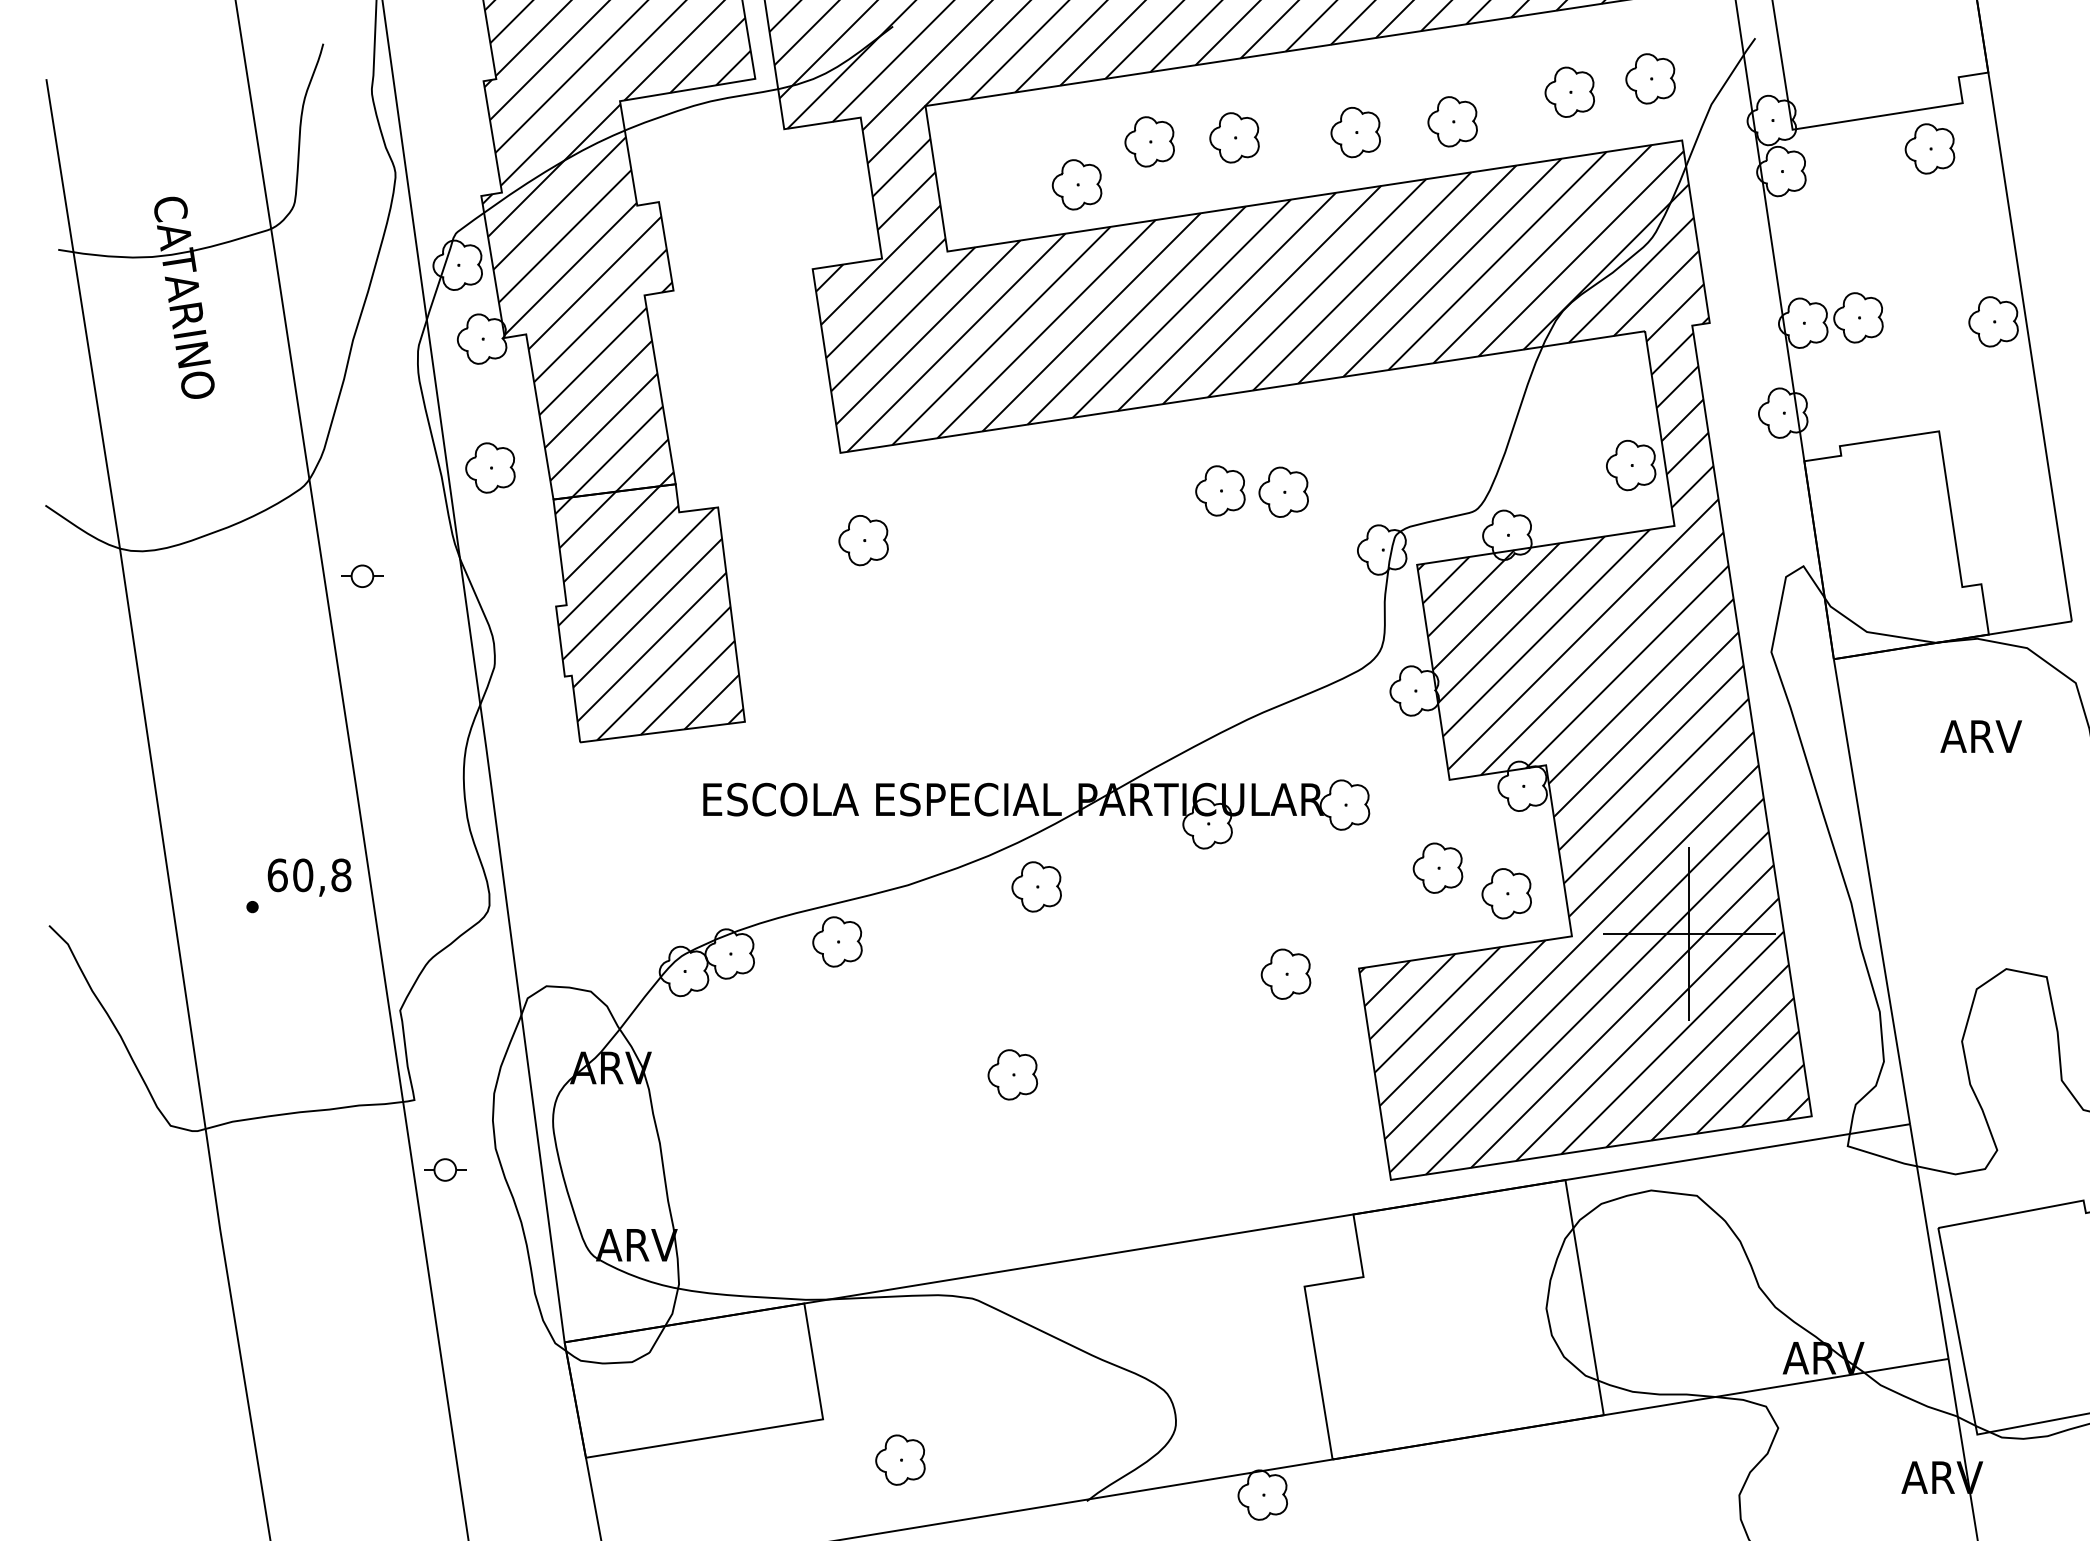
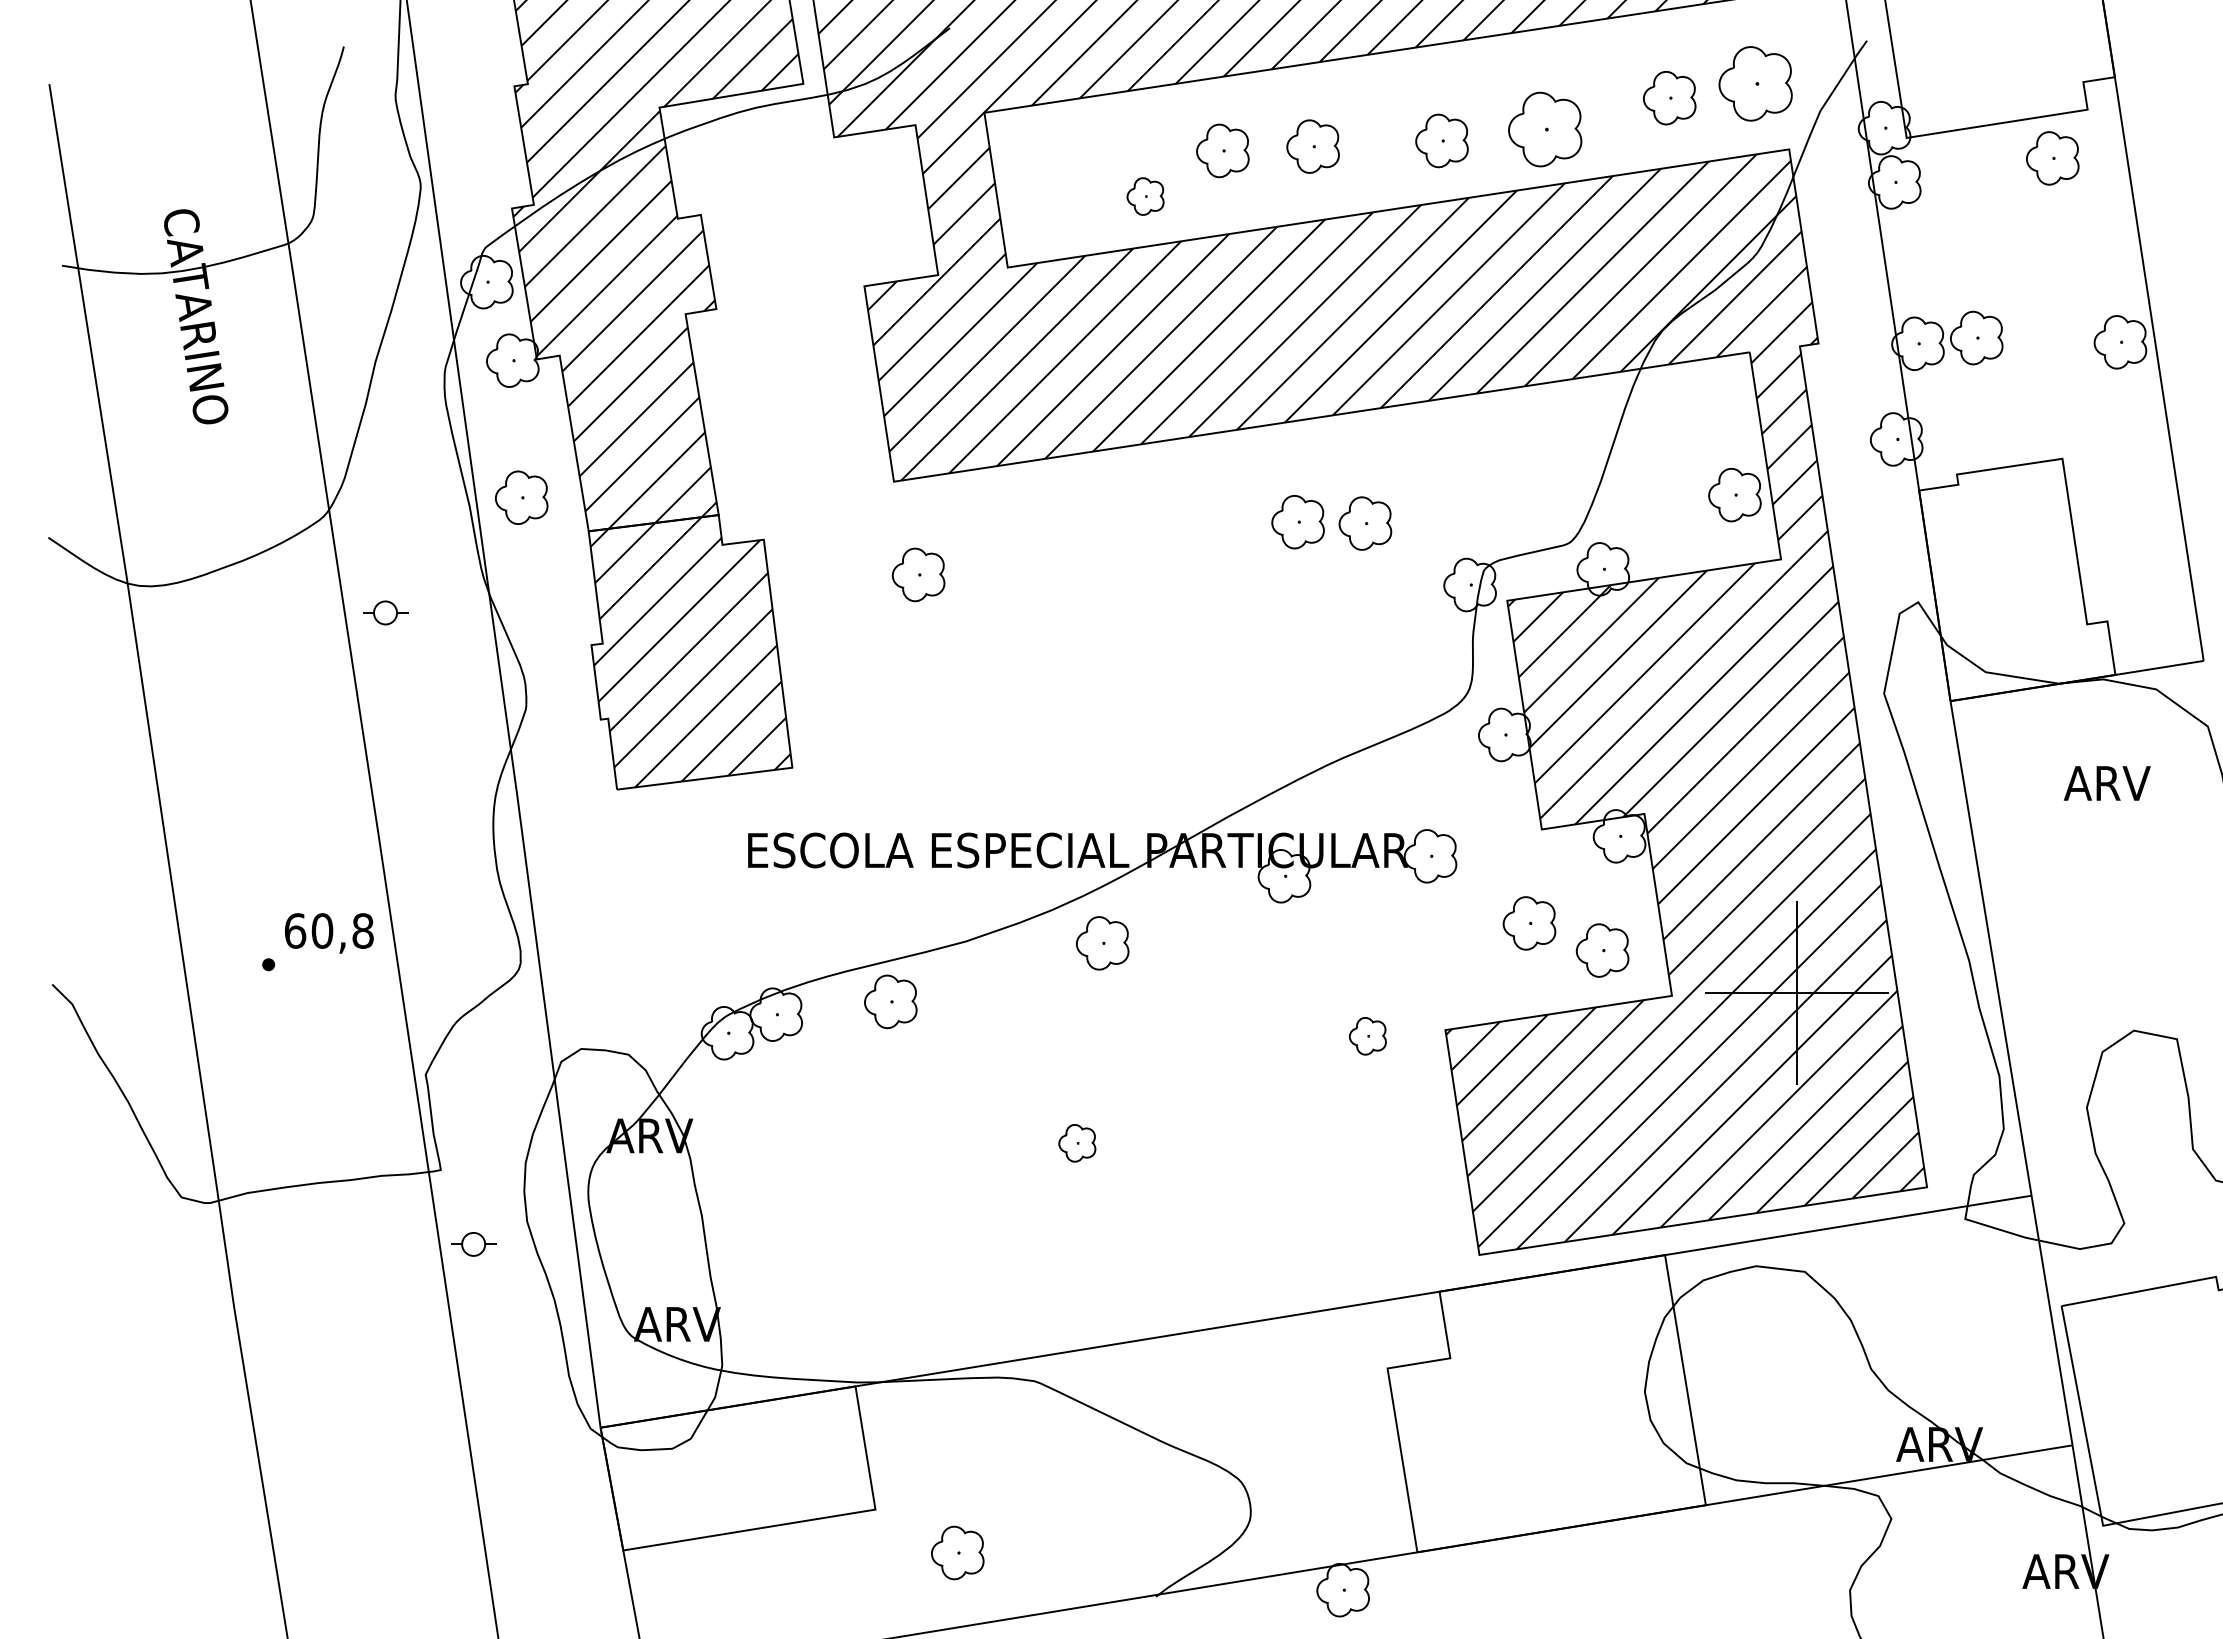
part: (1650, 78) -> (1755, 83), size x1.4
part: (1452, 121) -> (1544, 129), size x1.4
part: (1076, 184) -> (1145, 196), size x0.7
part: (1285, 974) -> (1367, 1036), size x0.7
part: (1013, 1075) -> (1077, 1143), size x0.7

